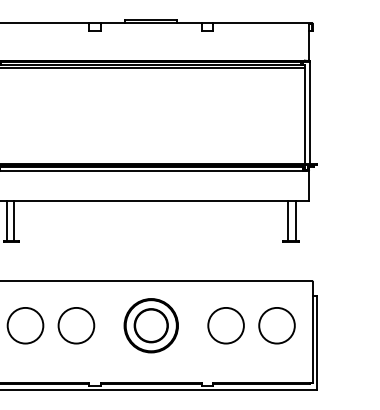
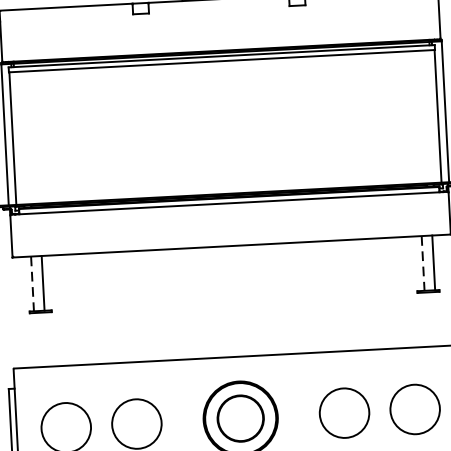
line: (6, 221) -> (32, 284), solid -> dashed
line: (288, 221) -> (423, 264), solid -> dashed

